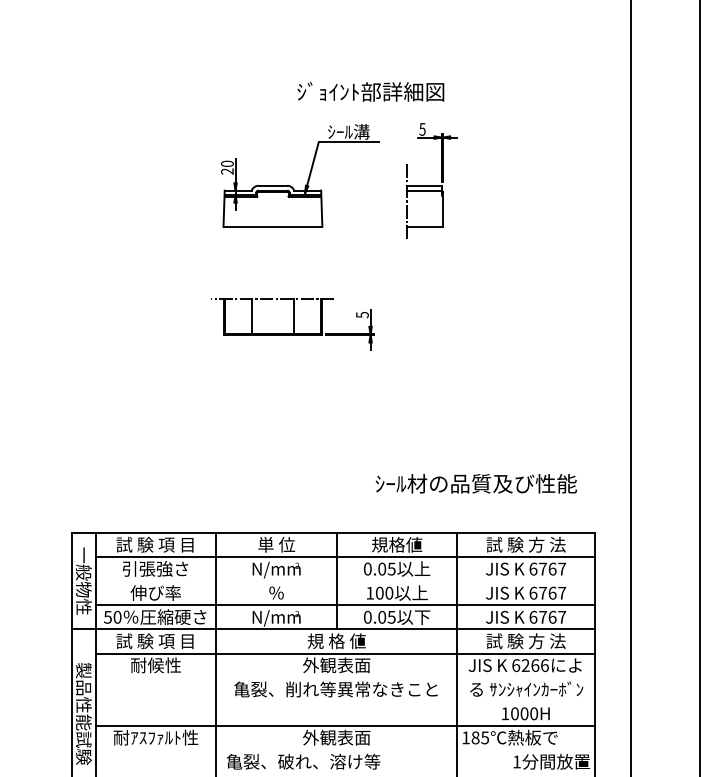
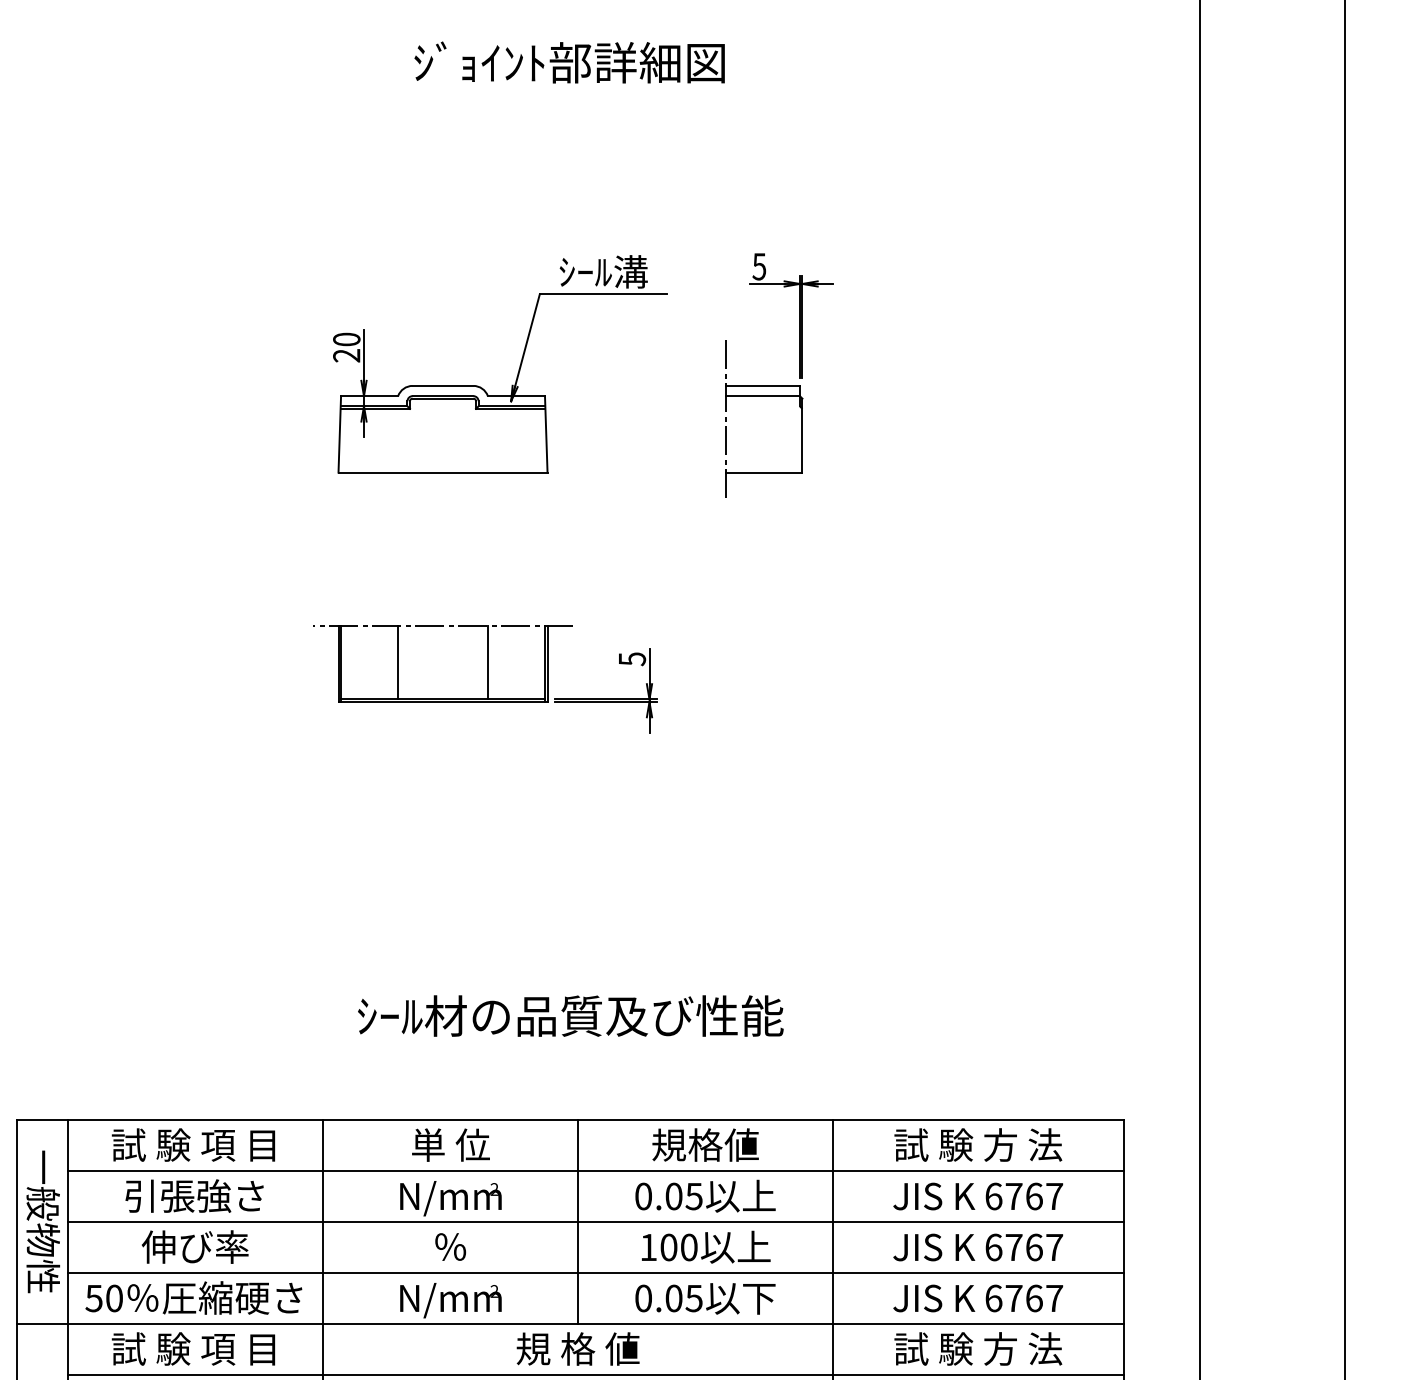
text: (370, 91) -> (568, 61), moved
text: (475, 483) -> (568, 1015), moved
line: (344, 581) -> (594, 1222), added

